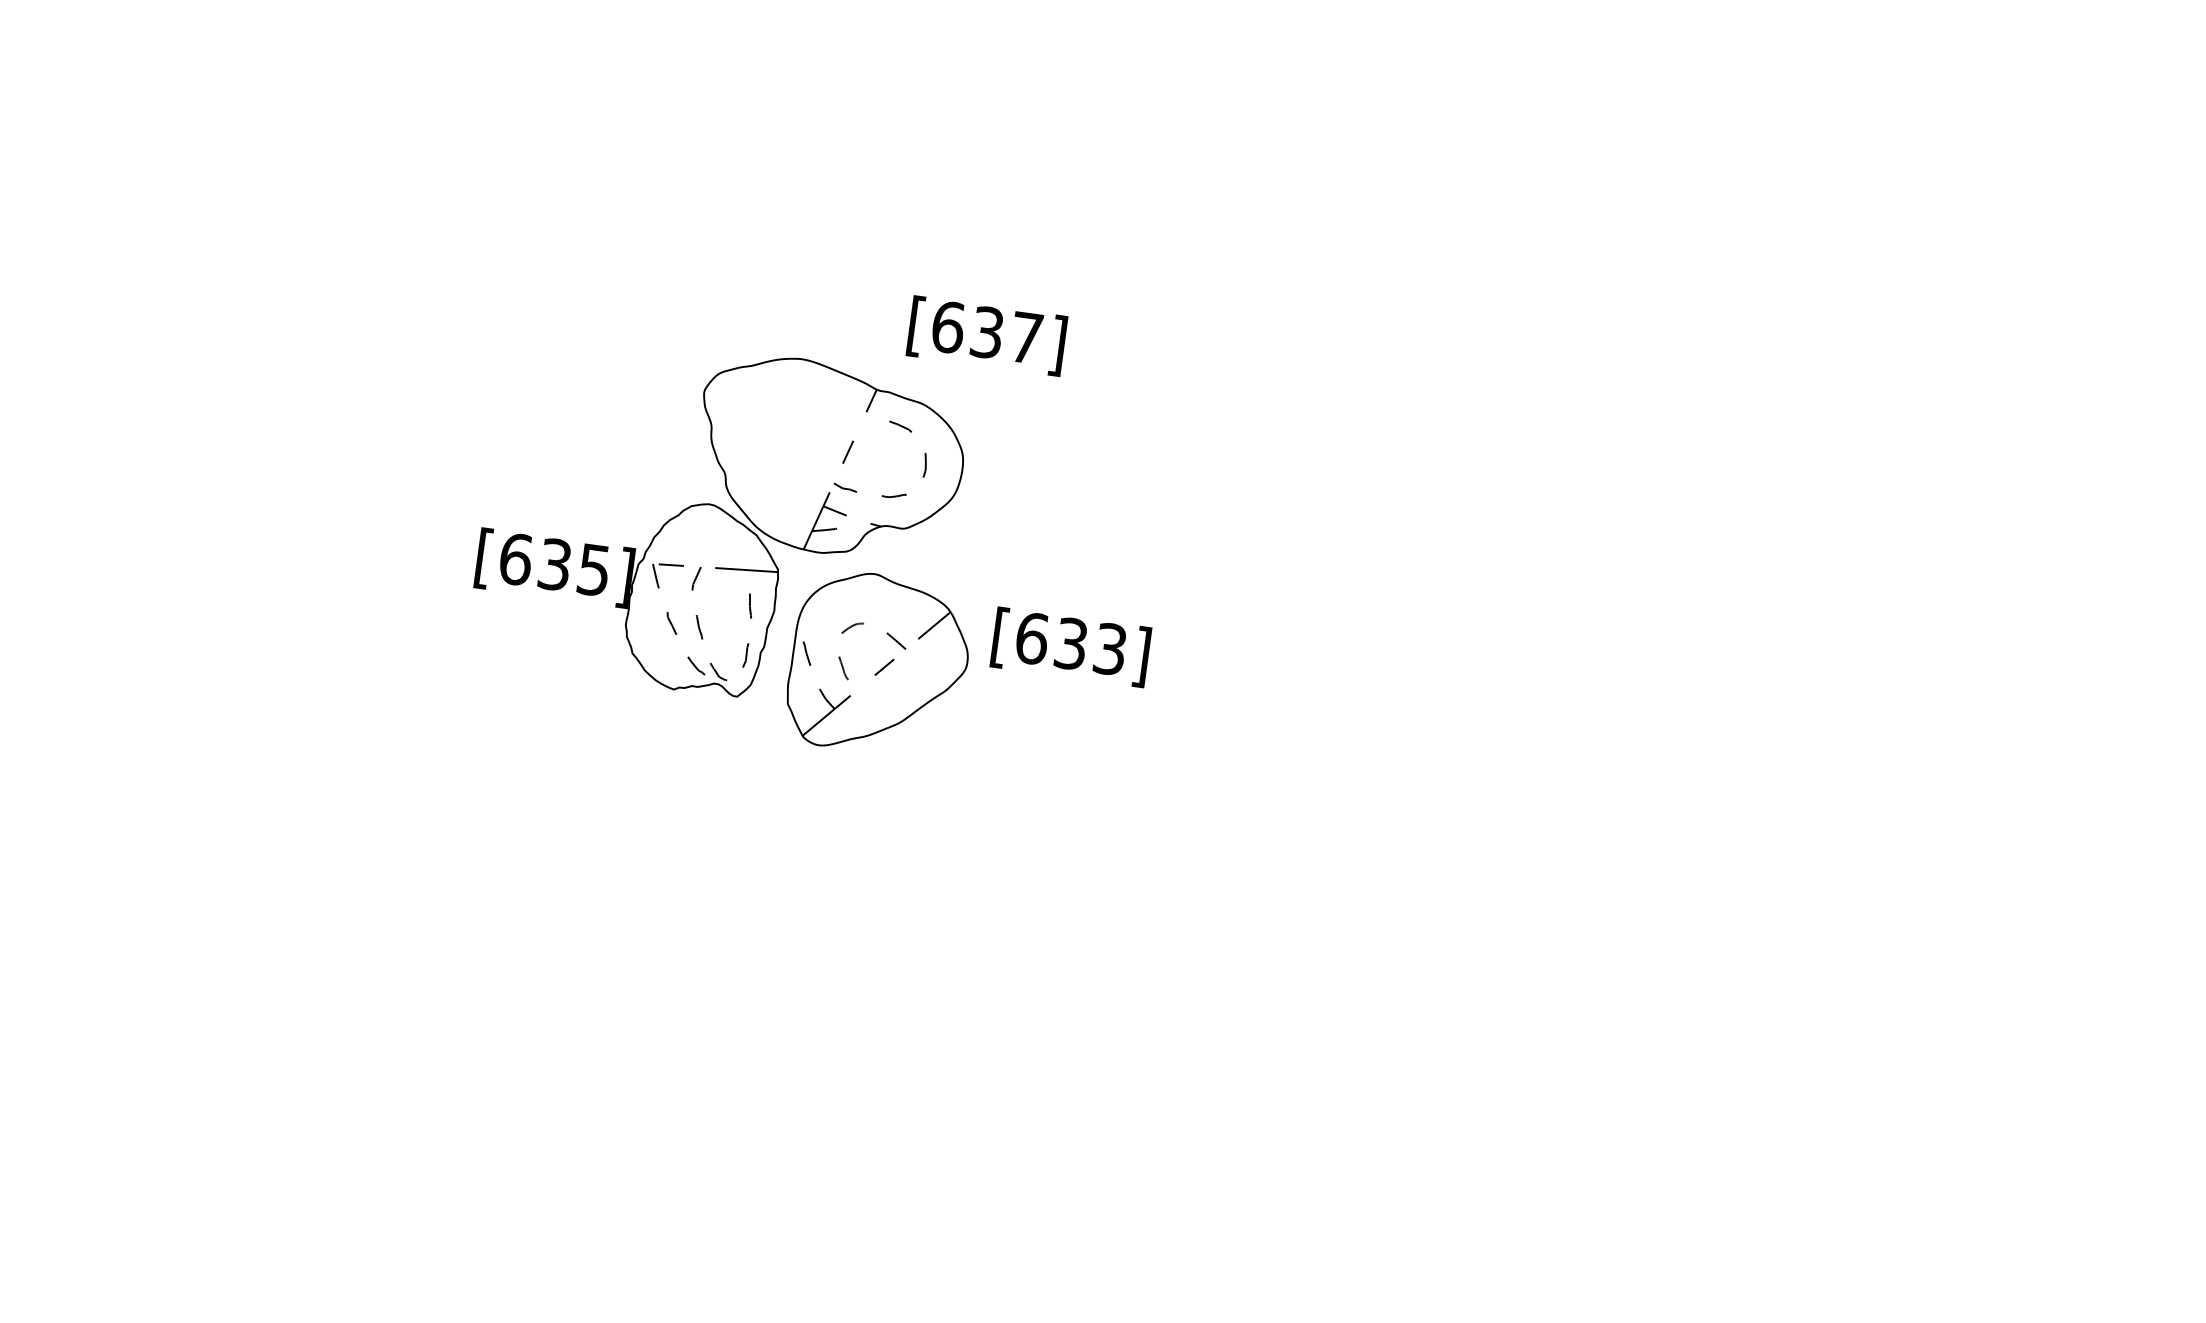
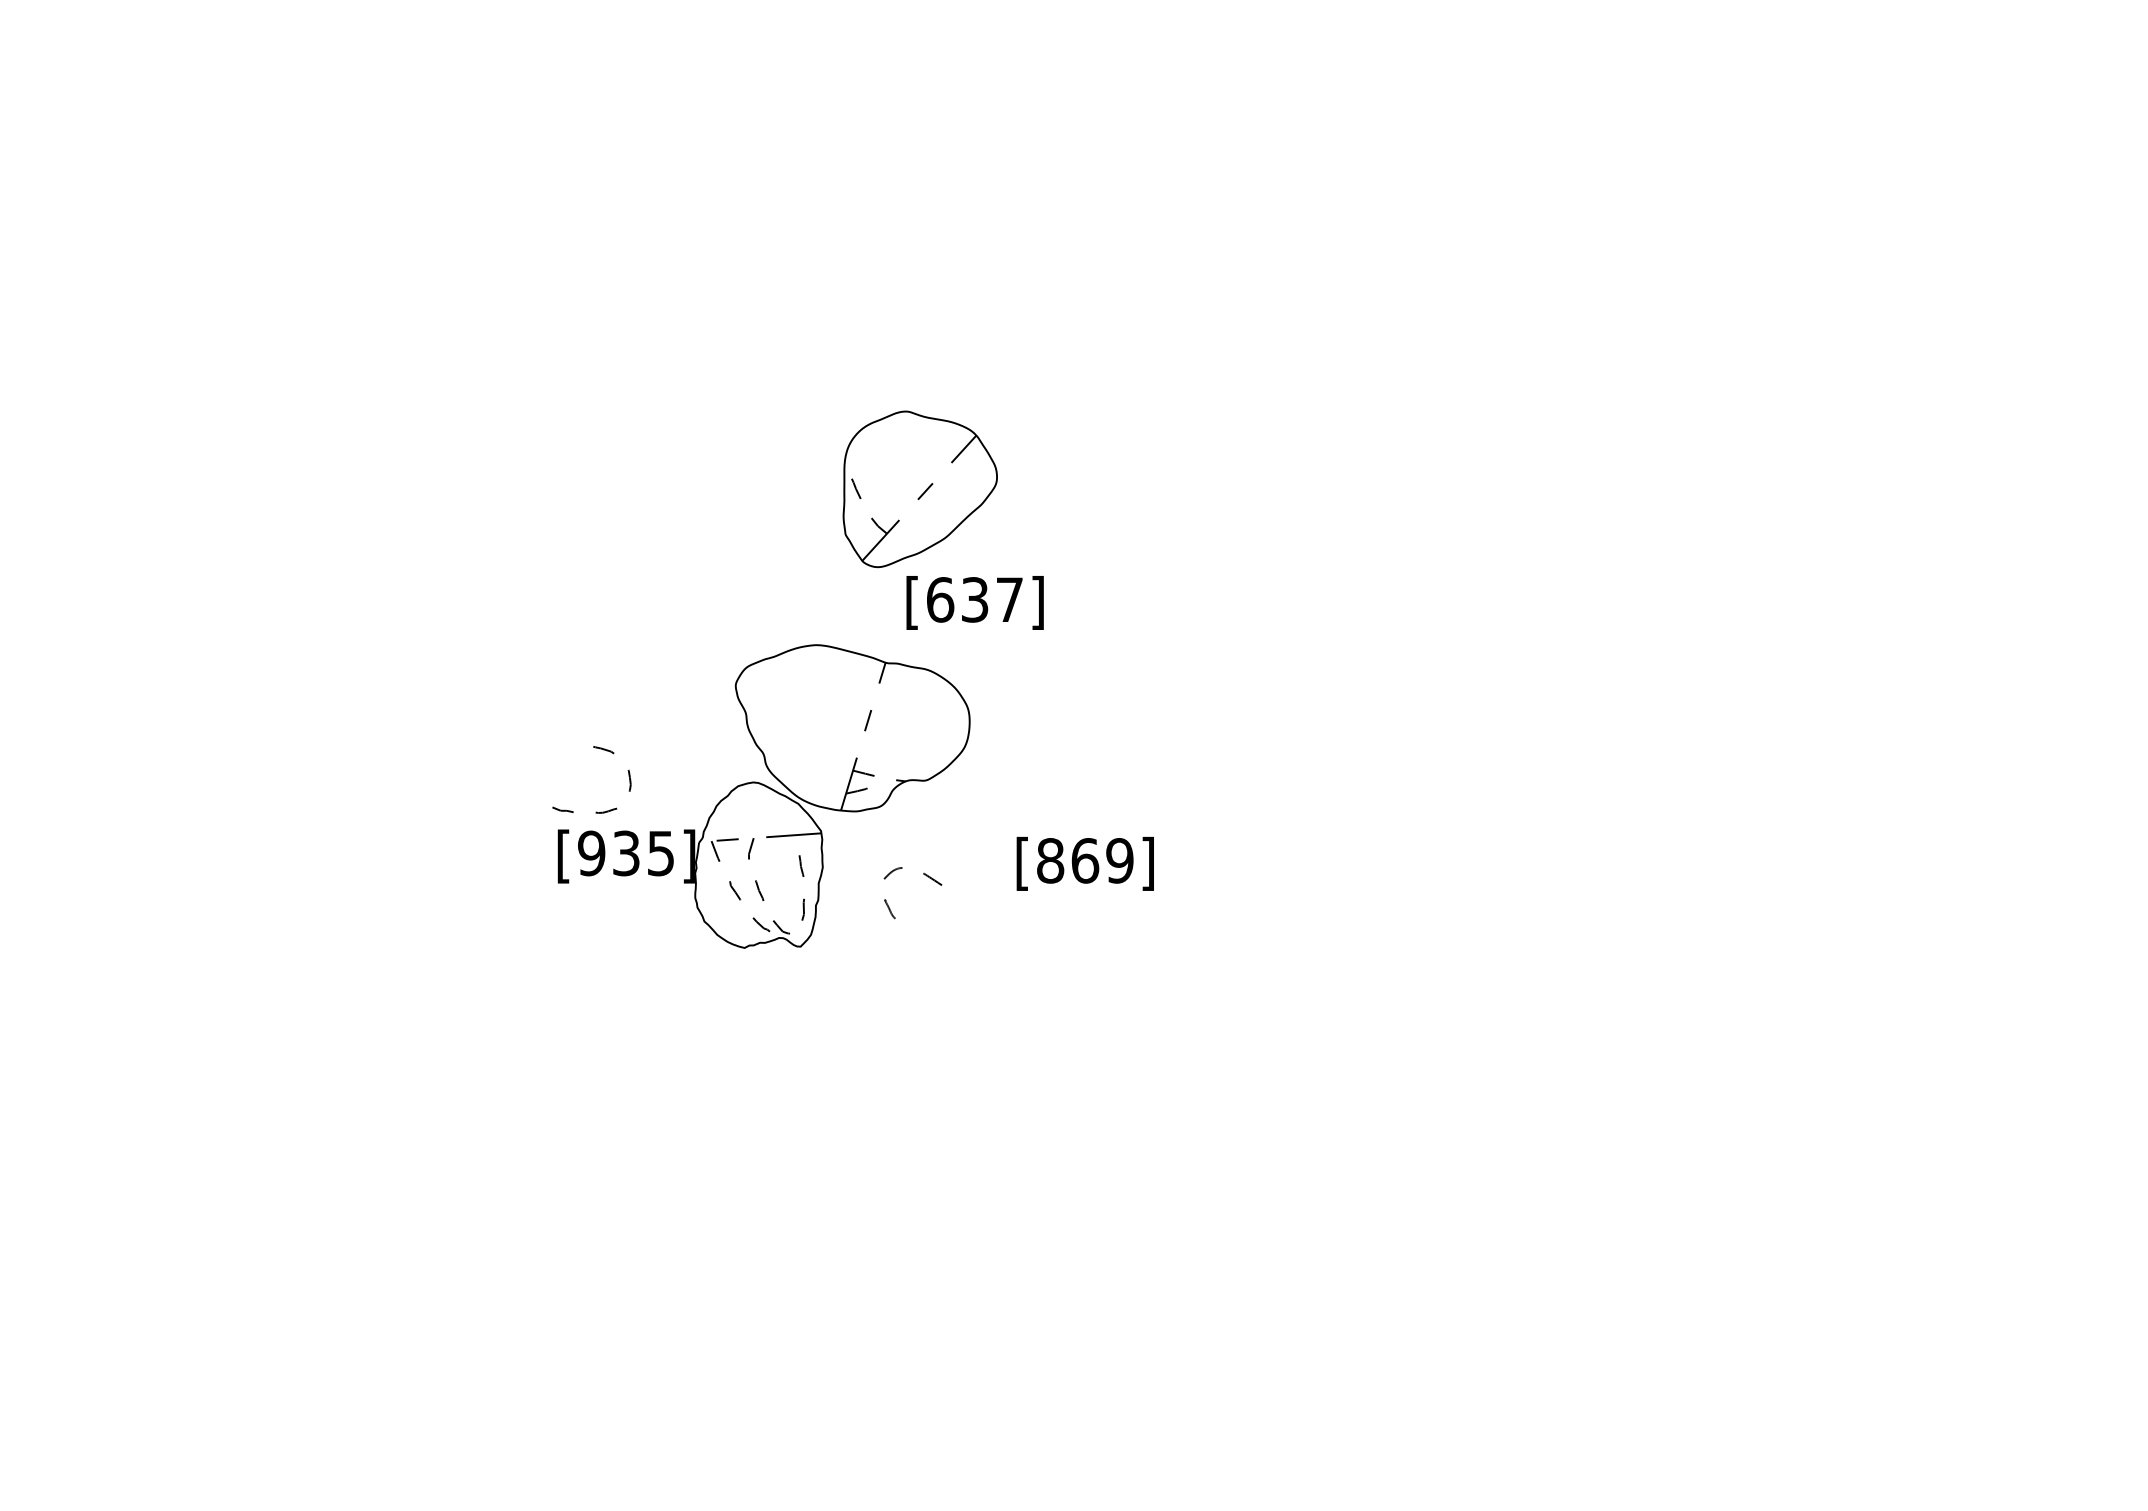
curve: (891, 423) -> (595, 748), moved
text: (515, 559) -> (591, 853), [635] -> [935]
text: (1071, 643) -> (1085, 860), [633] -> [869]
part: (878, 664) -> (919, 489), moved

